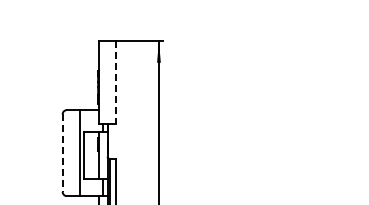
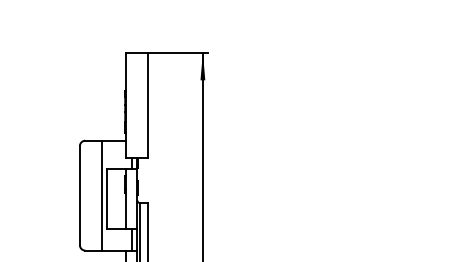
line: (116, 83) -> (148, 106), dashed -> solid
line: (62, 153) -> (79, 196), dashed -> solid

